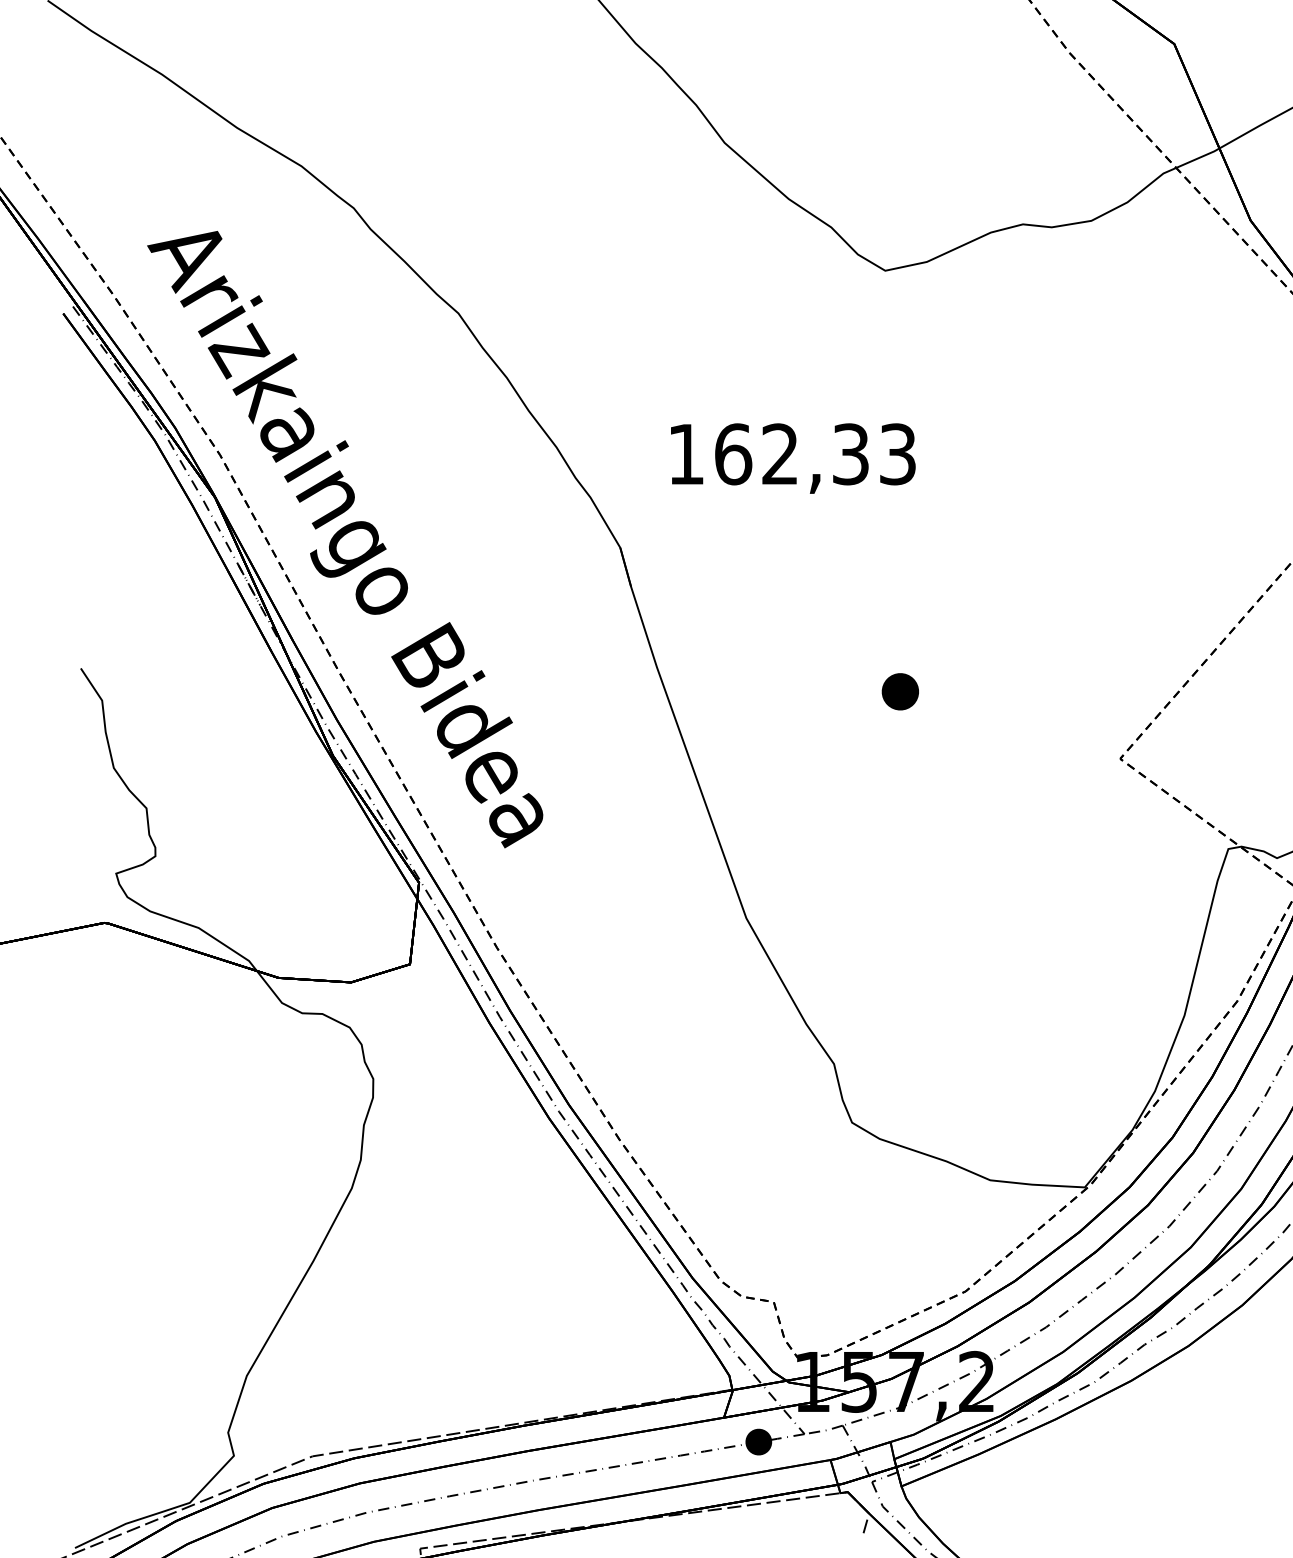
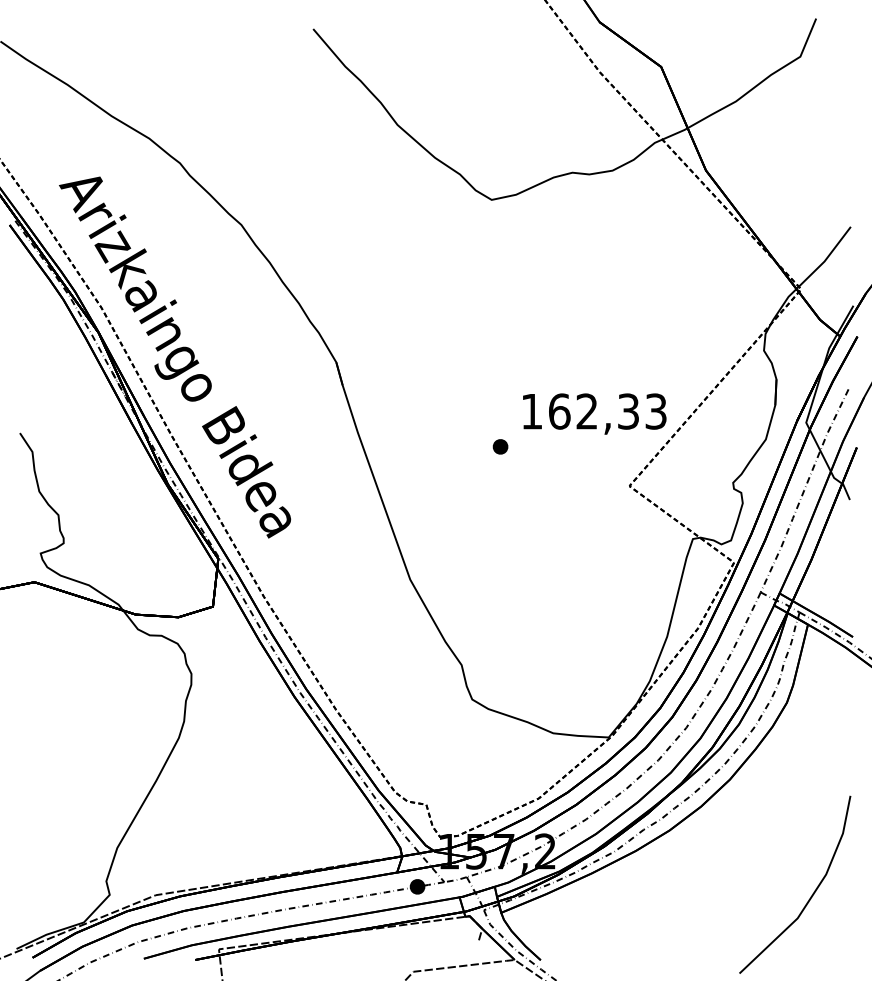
text: (792, 457) -> (594, 413), moved
part: (900, 691) -> (500, 446), size x0.71

